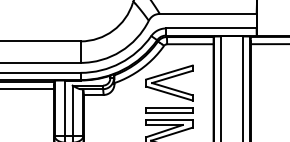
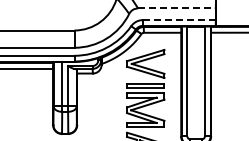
line: (207, 13) -> (176, 8), solid -> dashed
line: (210, 28) -> (178, 20), solid -> dashed

